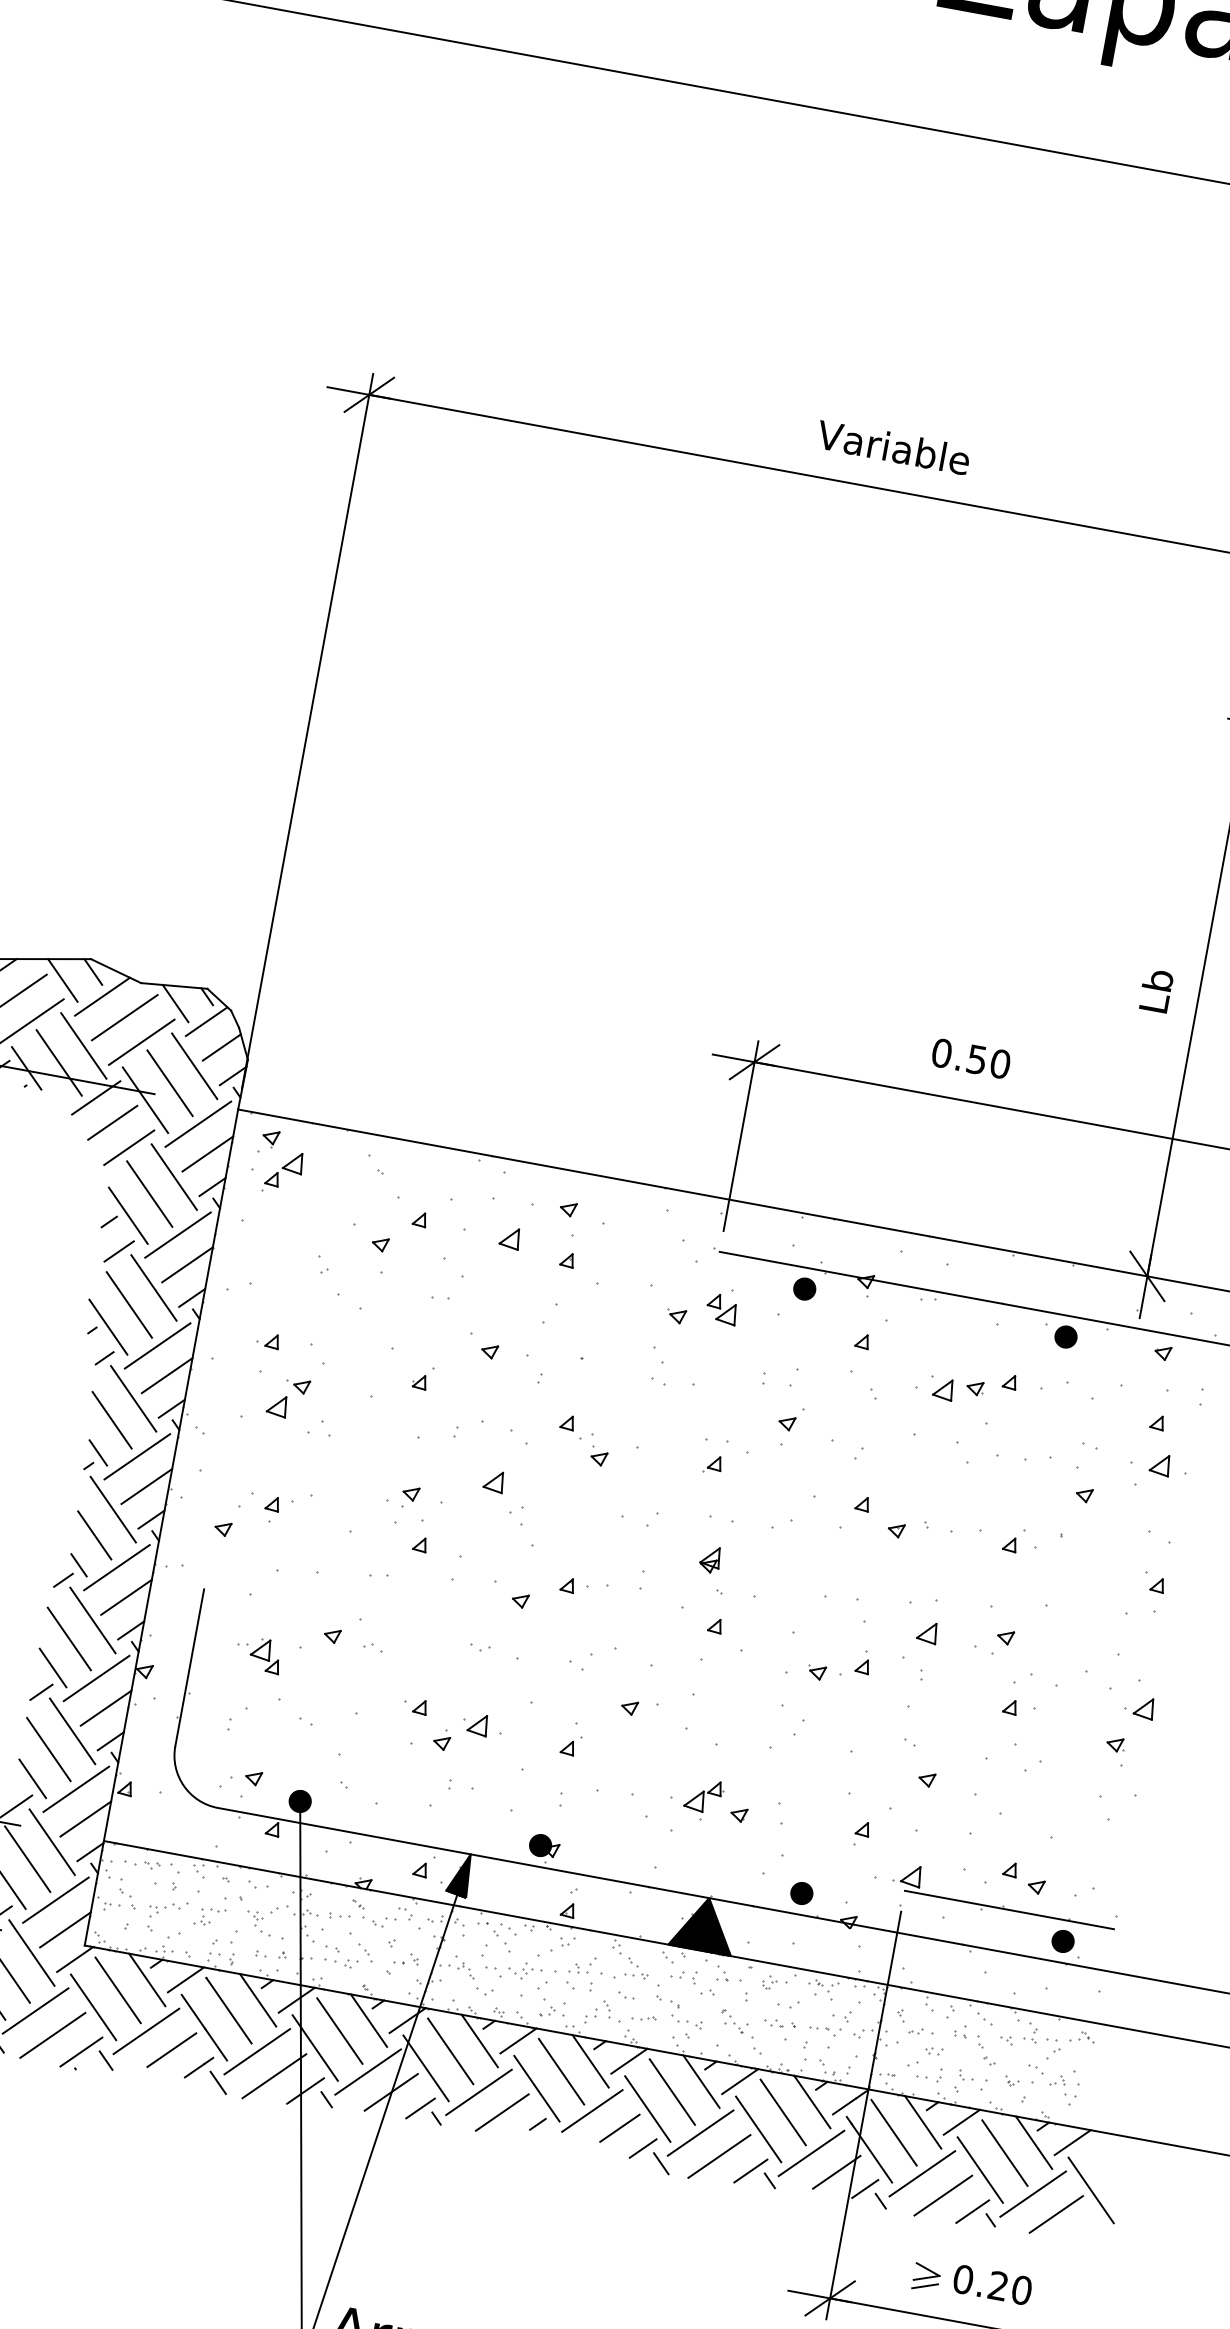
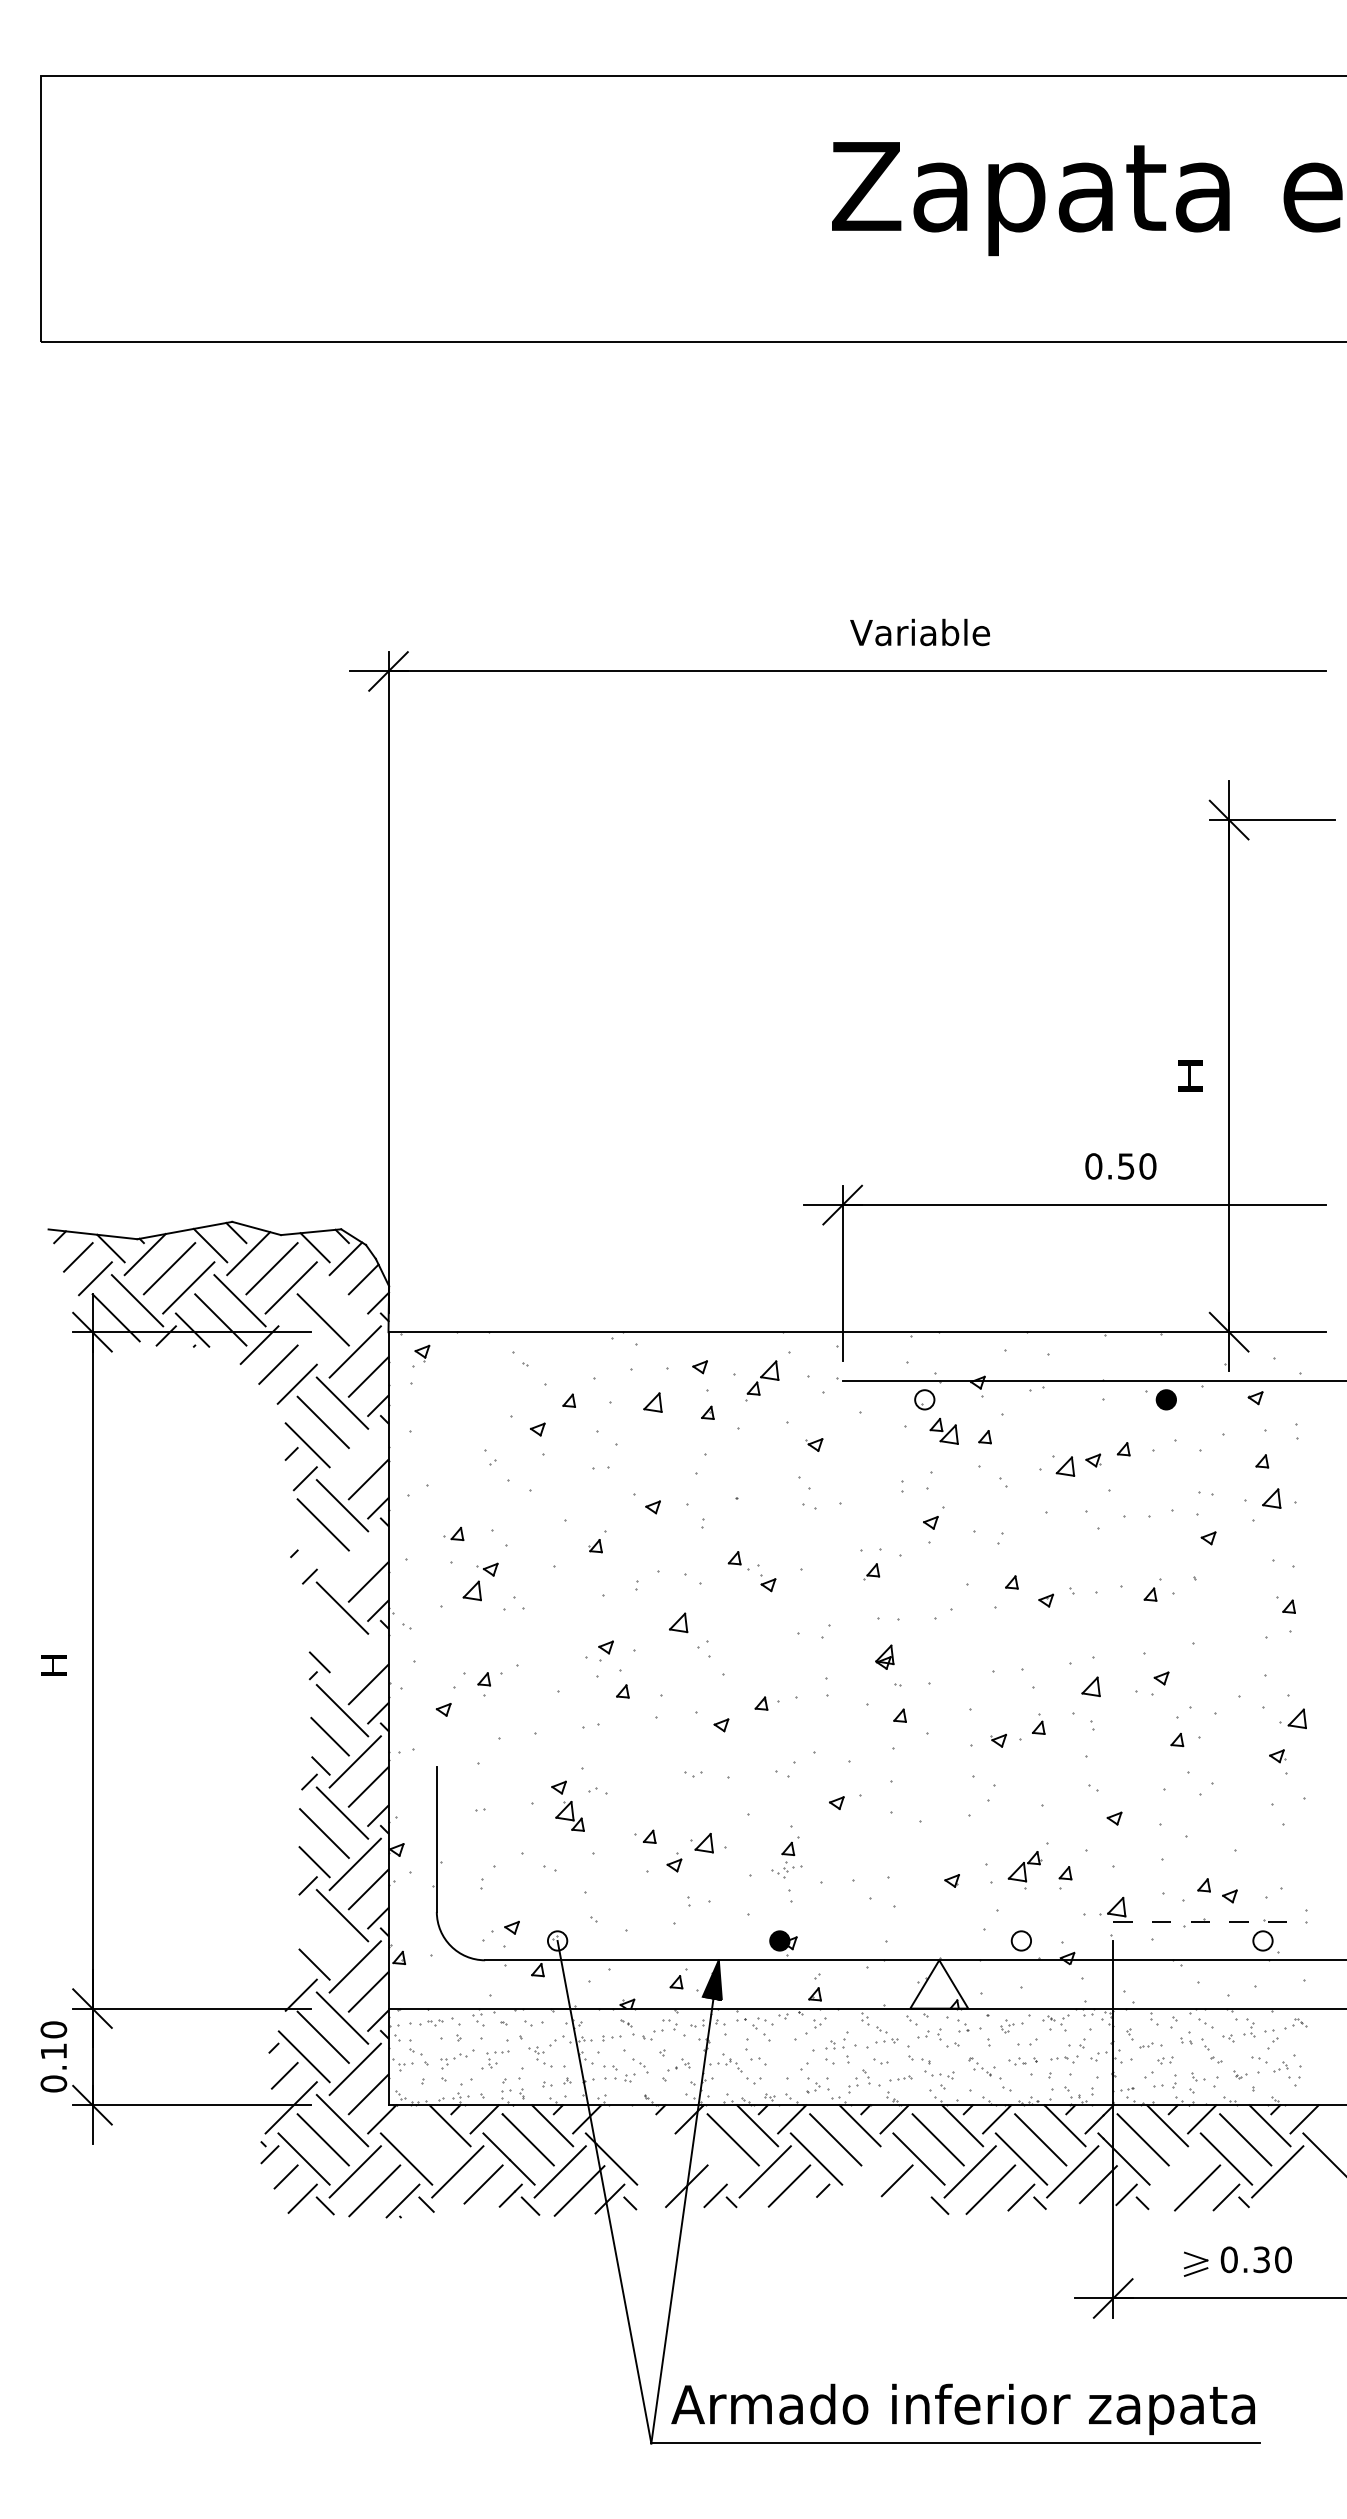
text: (892, 447) -> (919, 632), moved
text: (1155, 990) -> (1189, 1075), Lb -> H
text: (970, 1058) -> (1120, 1166), moved
line: (194, 1066) -> (342, 1300), removed
line: (144, 1099) -> (303, 1338), removed
part: (283, 1171) -> (762, 1380), moved
line: (177, 1235) -> (354, 1454), removed
fill: (804, 1288) -> (924, 1399), removed
part: (721, 1309) -> (943, 1431), moved
line: (107, 1326) -> (307, 1547), removed
line: (156, 1345) -> (354, 1556), removed
line: (111, 1419) -> (326, 1630), removed
line: (136, 1456) -> (354, 1659), removed
part: (265, 1655) -> (569, 1816), moved
line: (48, 1749) -> (323, 1935), removed
part: (702, 1799) -> (1024, 1870), moved
fill: (300, 1800) -> (557, 1940), removed
fill: (802, 1893) -> (1021, 1940), removed
line: (1009, 1909) -> (1209, 1921), solid -> dashed
fill: (704, 1924) -> (939, 1984), removed
fill: (1062, 1940) -> (1262, 1940), removed
part: (525, 1970) -> (786, 1869), moved
line: (117, 1989) -> (425, 2139), removed
line: (368, 2020) -> (654, 2125), removed
line: (339, 2030) -> (630, 2139), removed
line: (425, 2067) -> (713, 2158), removed
line: (367, 2071) -> (662, 2171), removed
line: (592, 2110) -> (869, 2169), removed
line: (642, 2147) -> (920, 2194), removed
line: (921, 2173) -> (1174, 2171), removed
line: (1056, 2213) -> (1301, 2185), removed
text: (998, 2285) -> (1261, 2259), 0.20 -> 0.30

